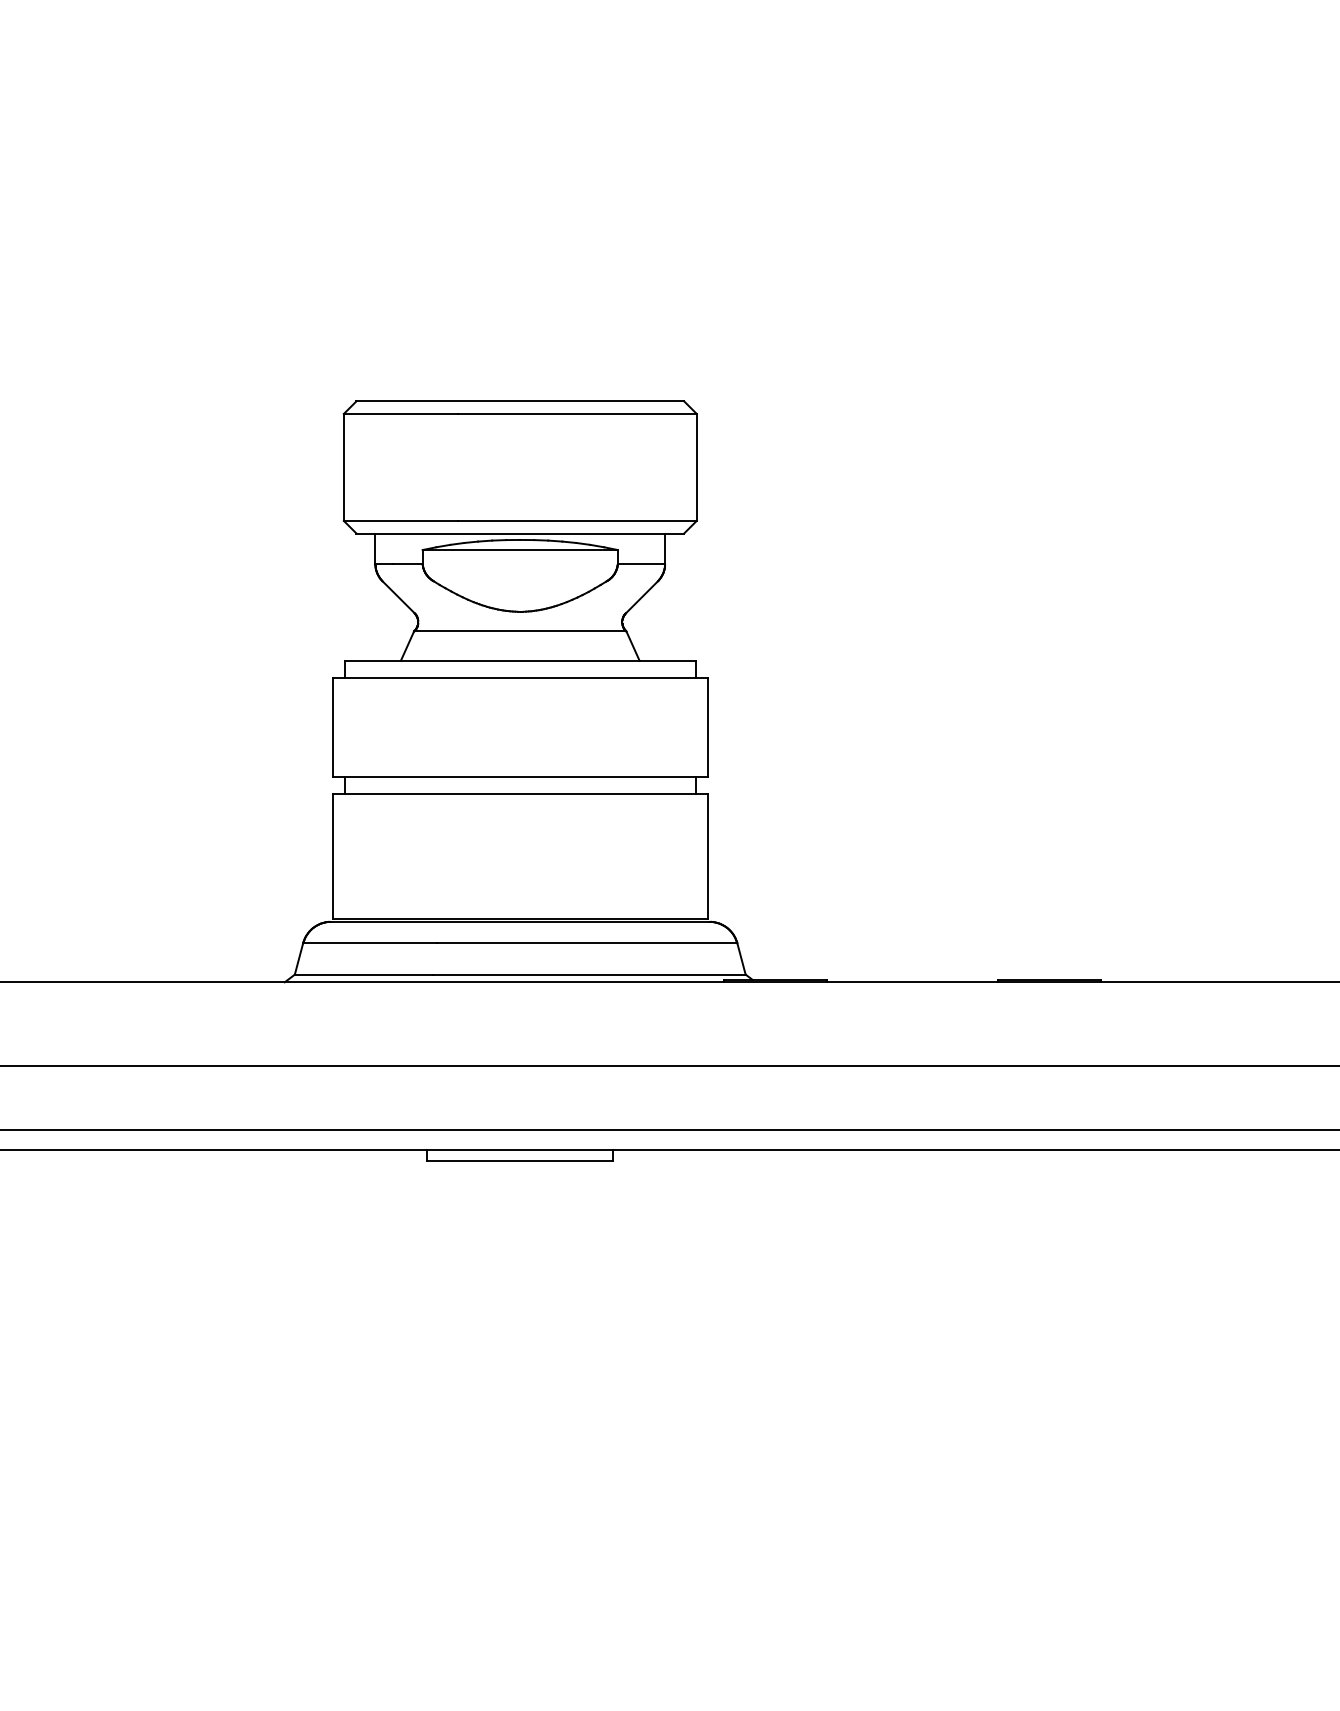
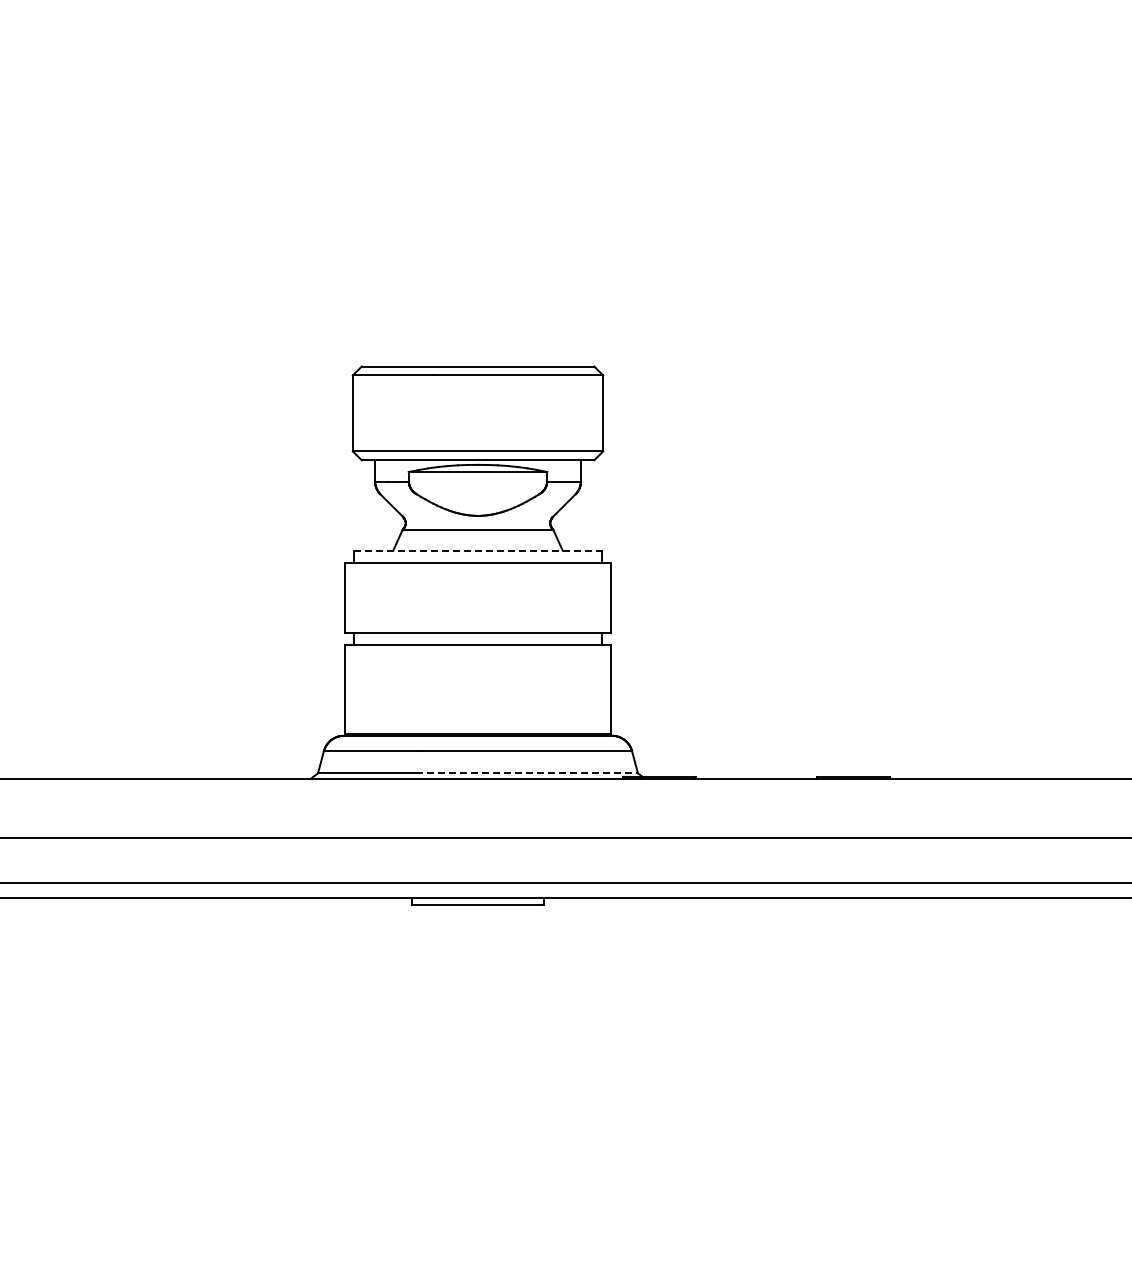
line: (520, 660) -> (478, 550), solid -> dashed
line: (590, 974) -> (527, 773), solid -> dashed

